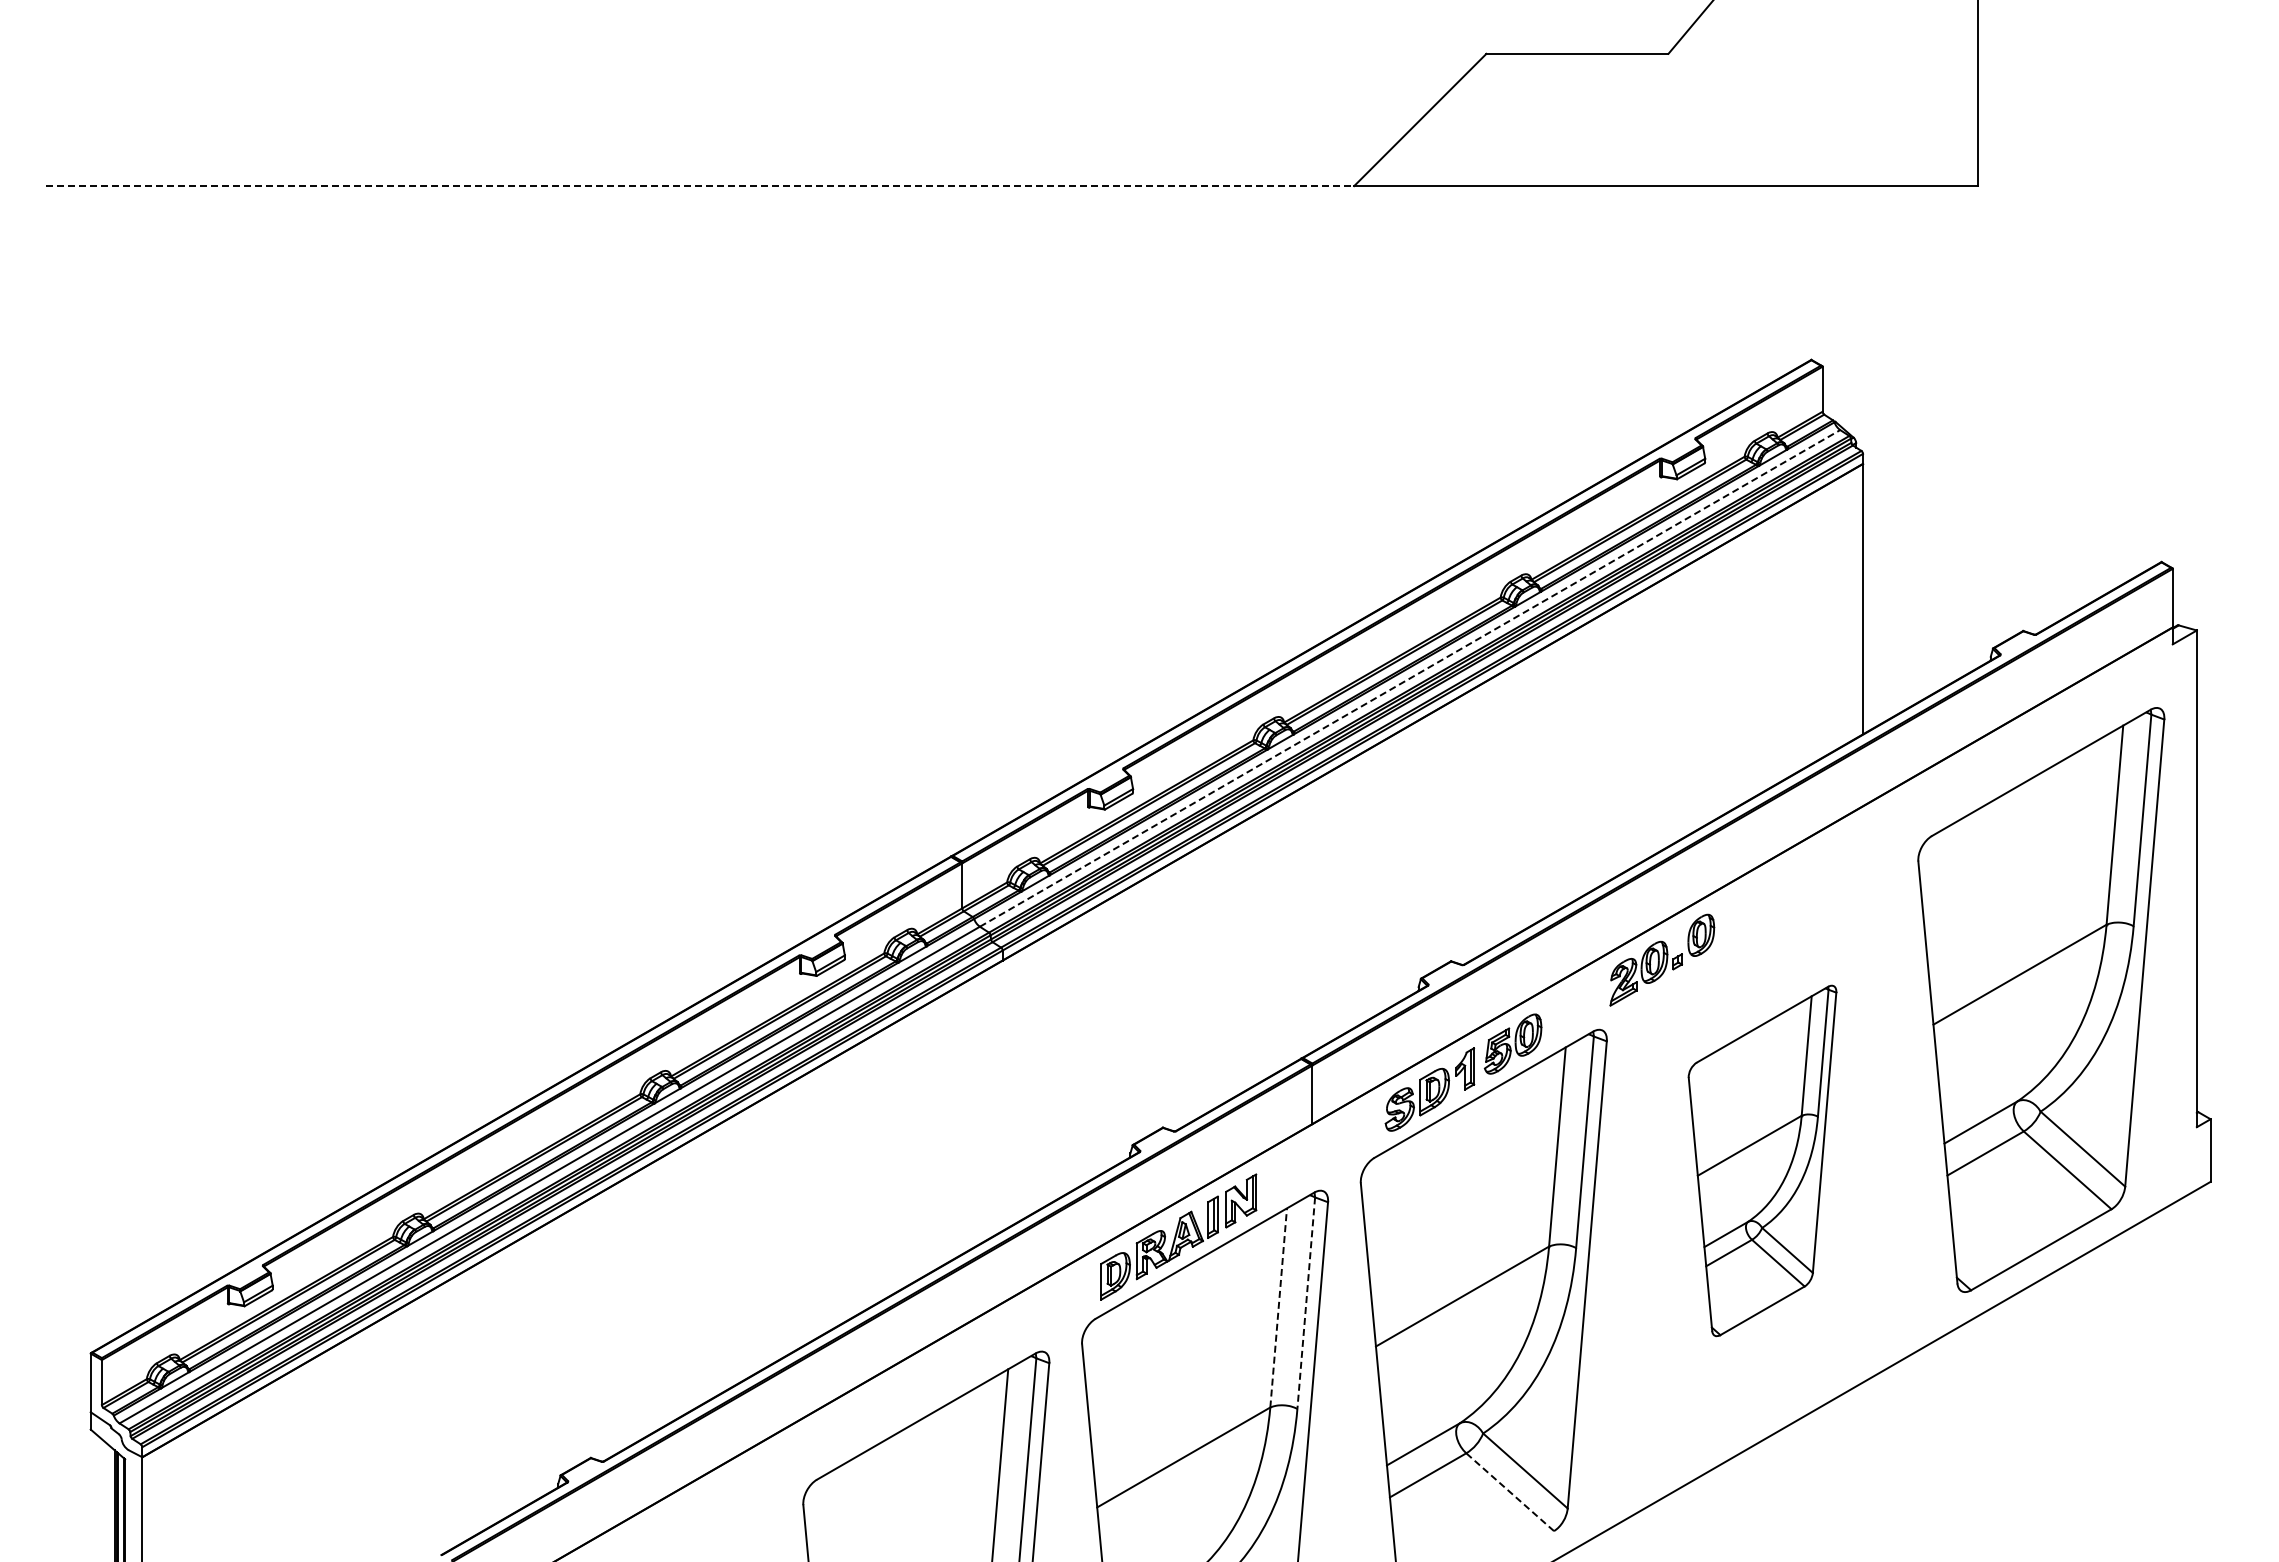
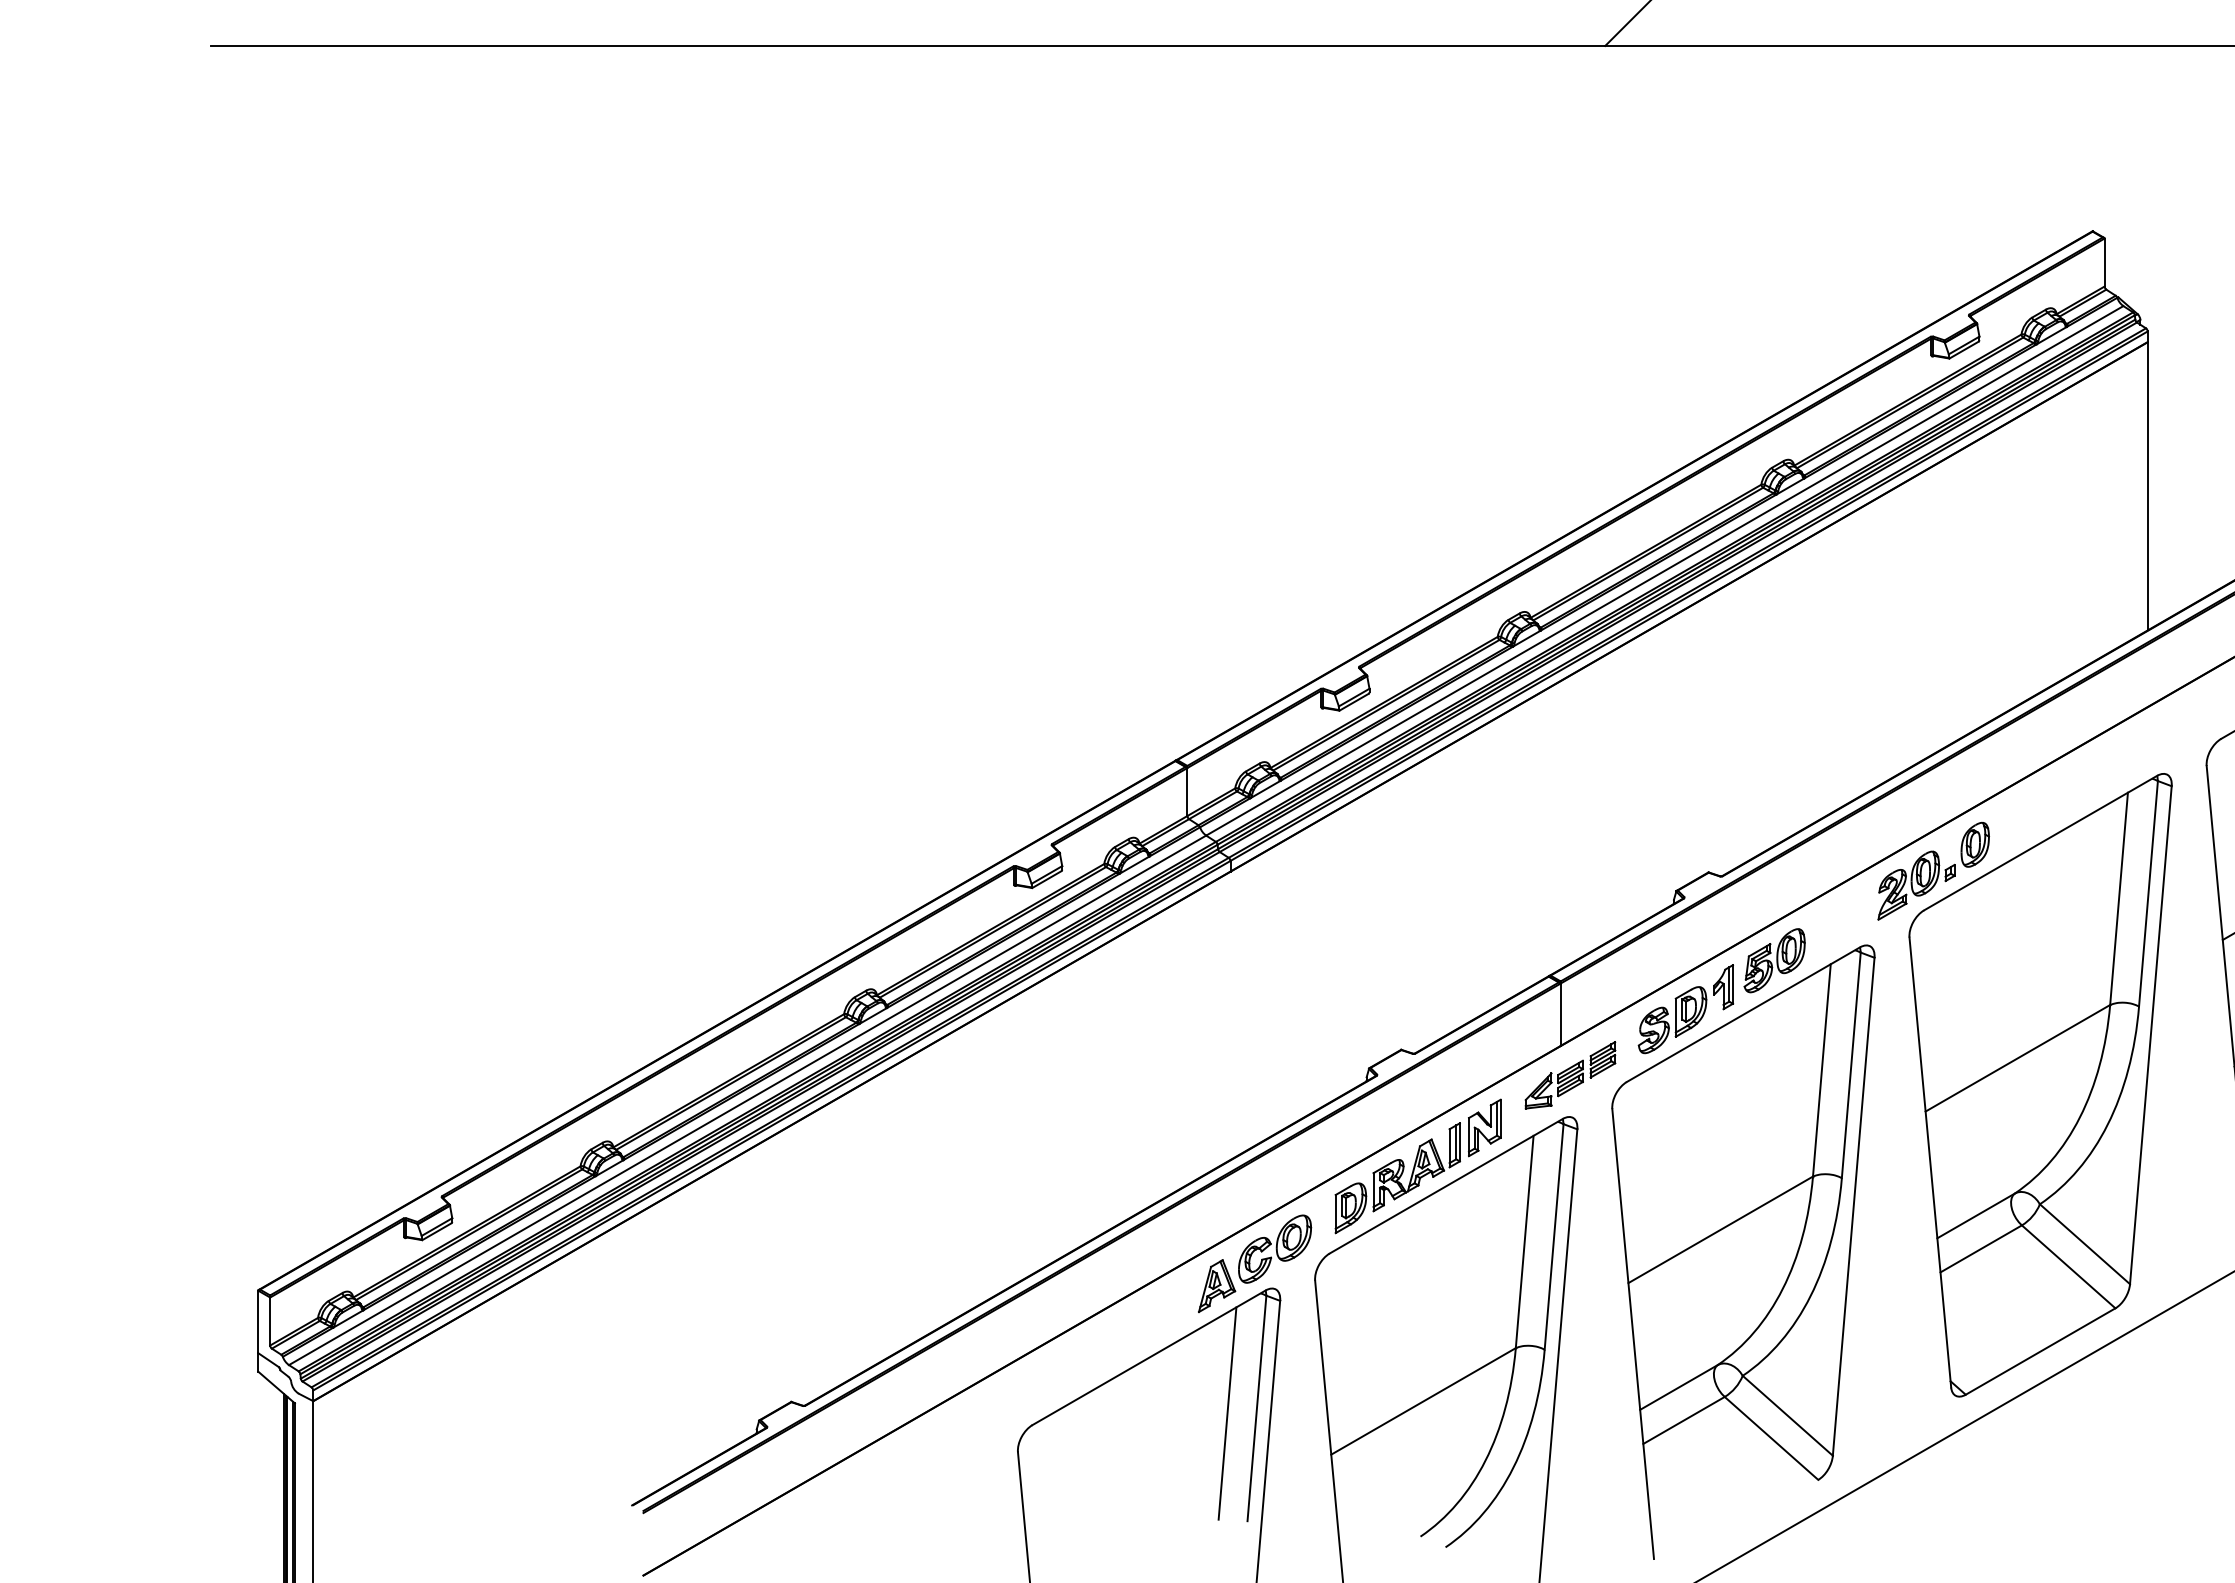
line: (700, 186) -> (908, 46), dashed -> solid
line: (1410, 678) -> (1665, 570), dashed -> solid
part: (1321, 1151) -> (1570, 1075), added
part: (1762, 1160) -> (2040, 1084), size x1.67
line: (1306, 1303) -> (1554, 1237), dashed -> solid
line: (1278, 1307) -> (1524, 1241), dashed -> solid
part: (1025, 1328) -> (1254, 1263), added
line: (1510, 1492) -> (1771, 1438), dashed -> solid

